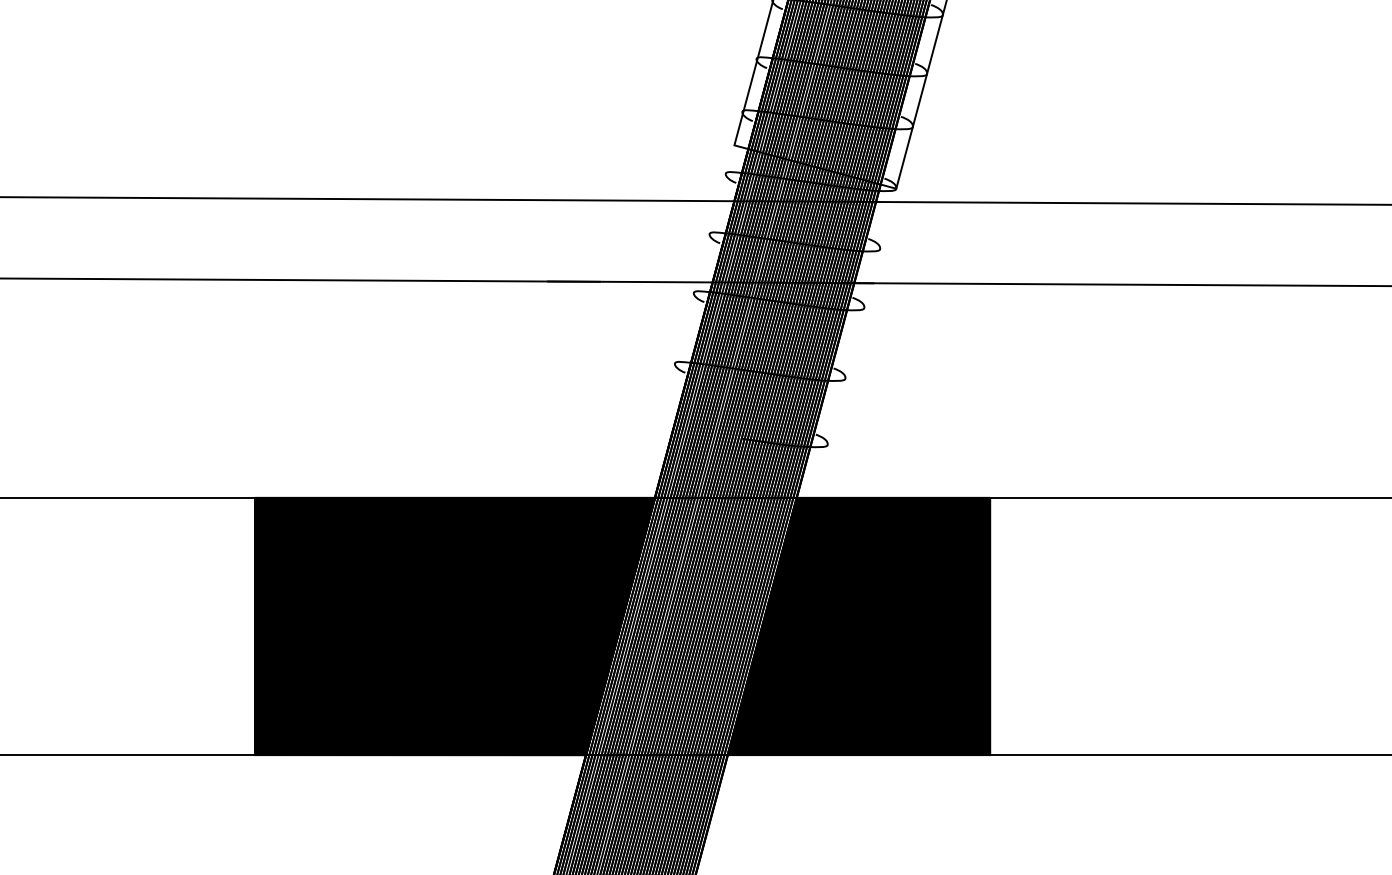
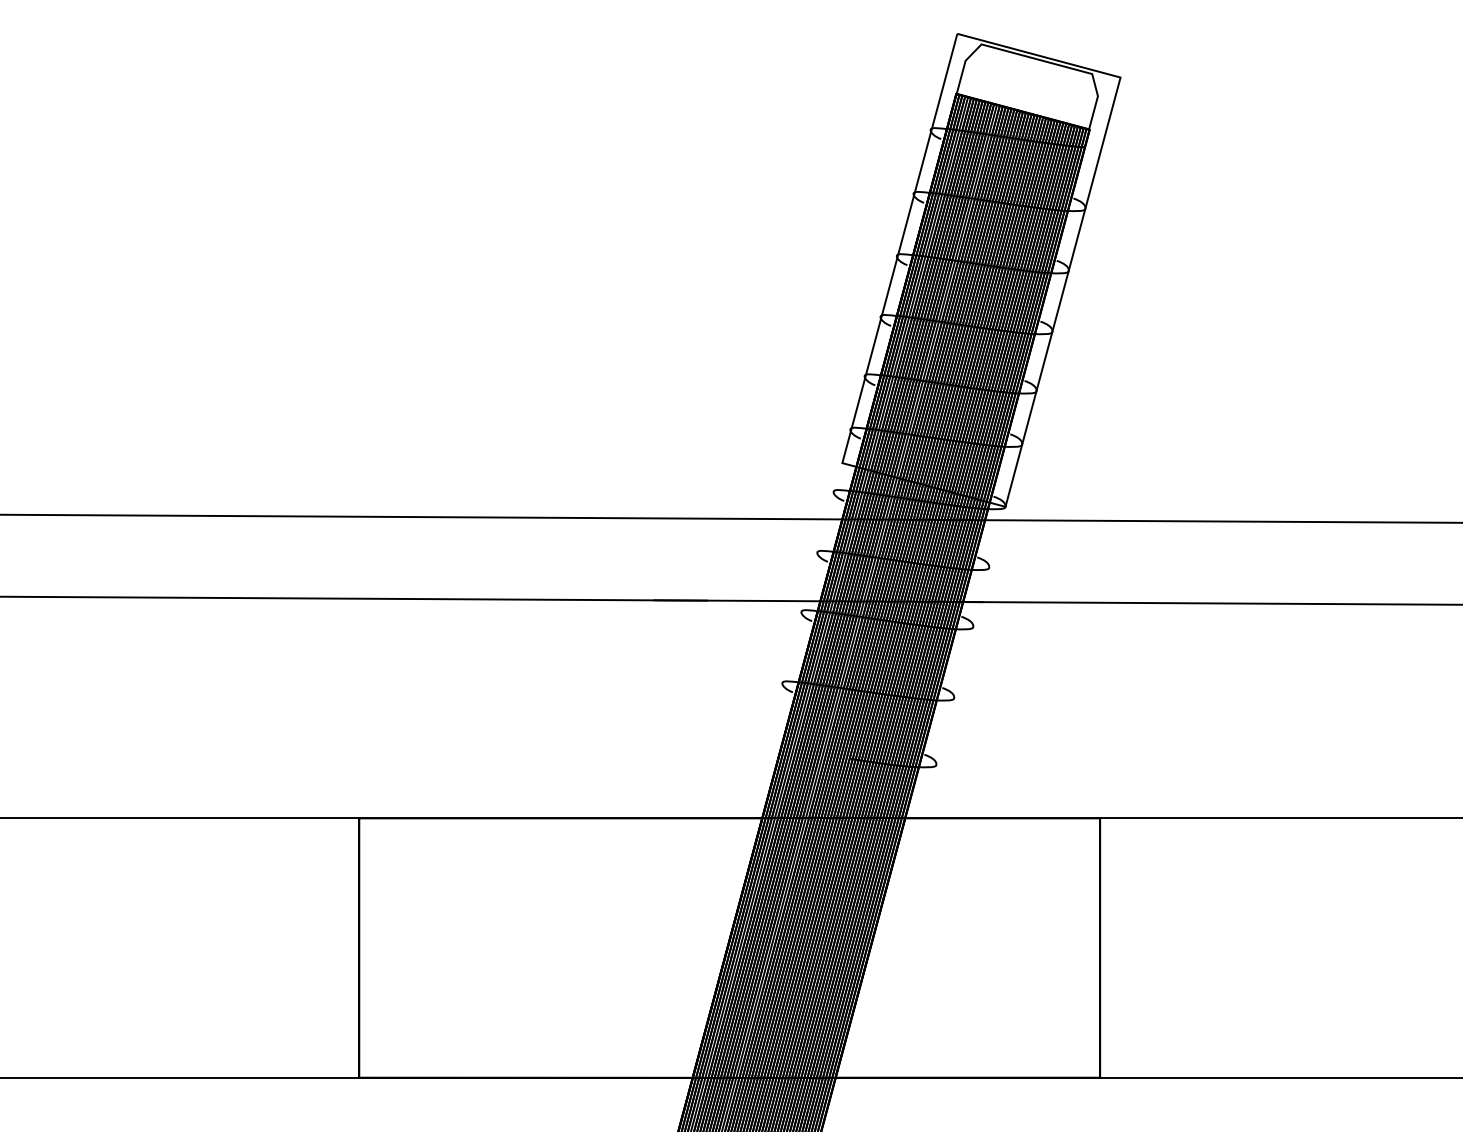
fill: (454, 625) -> (560, 947), removed
fill: (858, 625) -> (967, 947), removed

